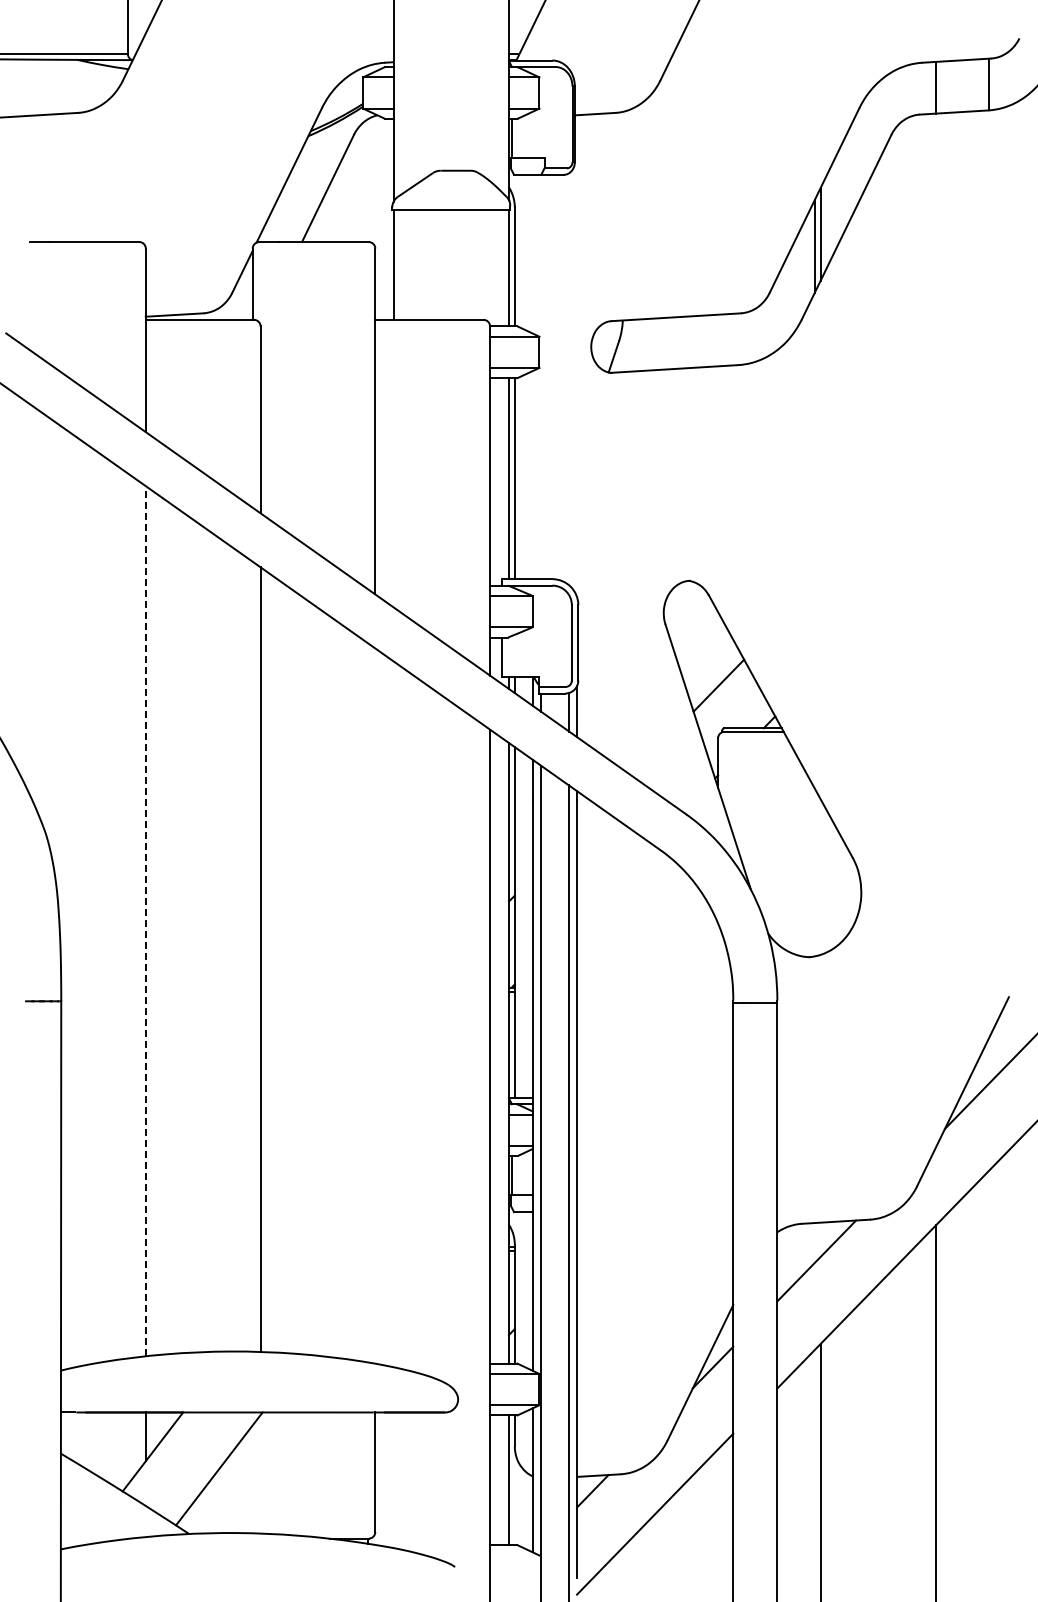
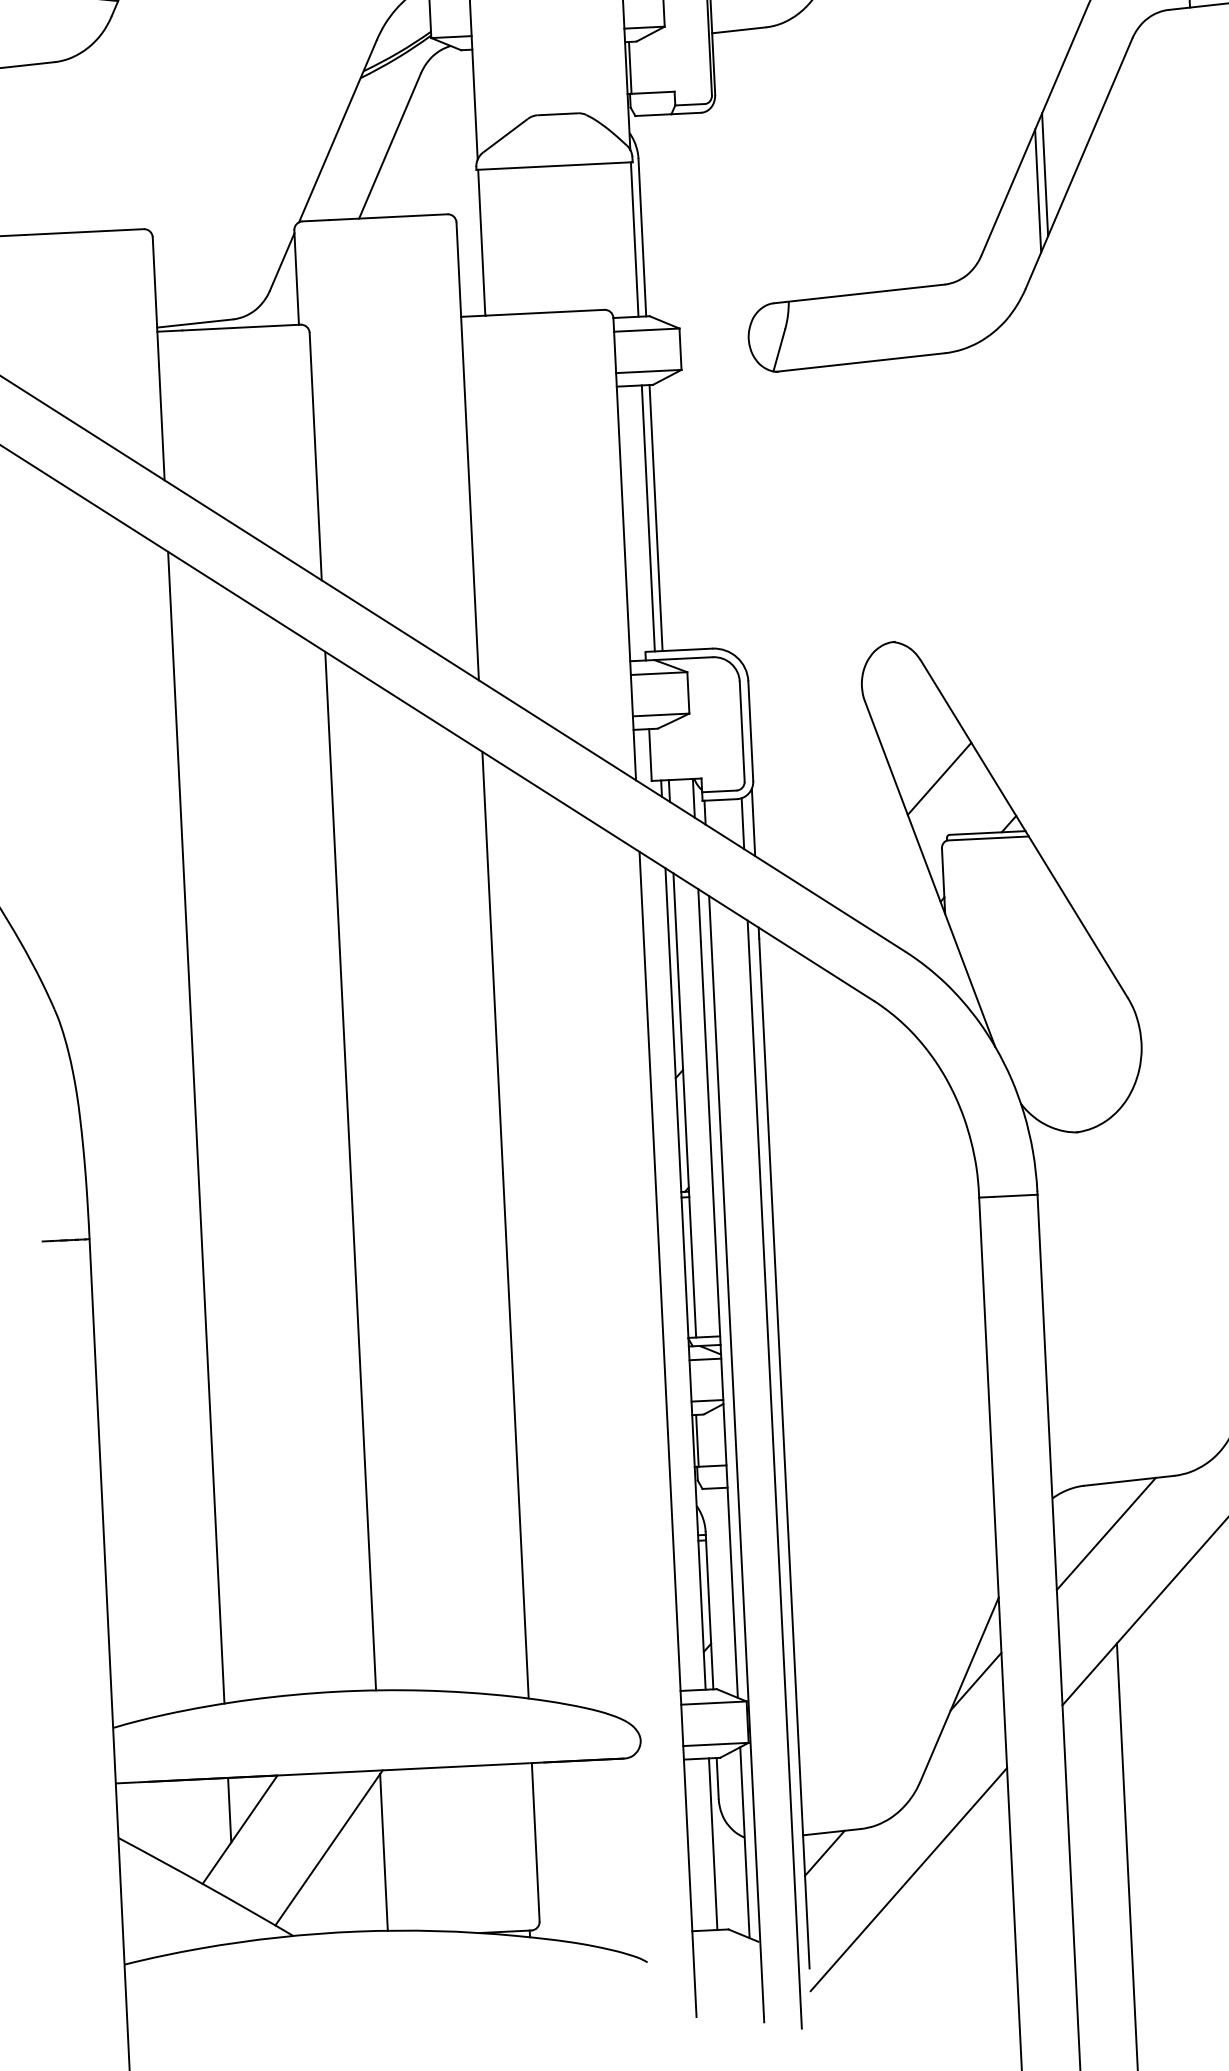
line: (145, 920) -> (195, 1126), dashed -> solid
line: (375, 1005) -> (505, 1224), added
line: (260, 1474) -> (383, 1852), added

